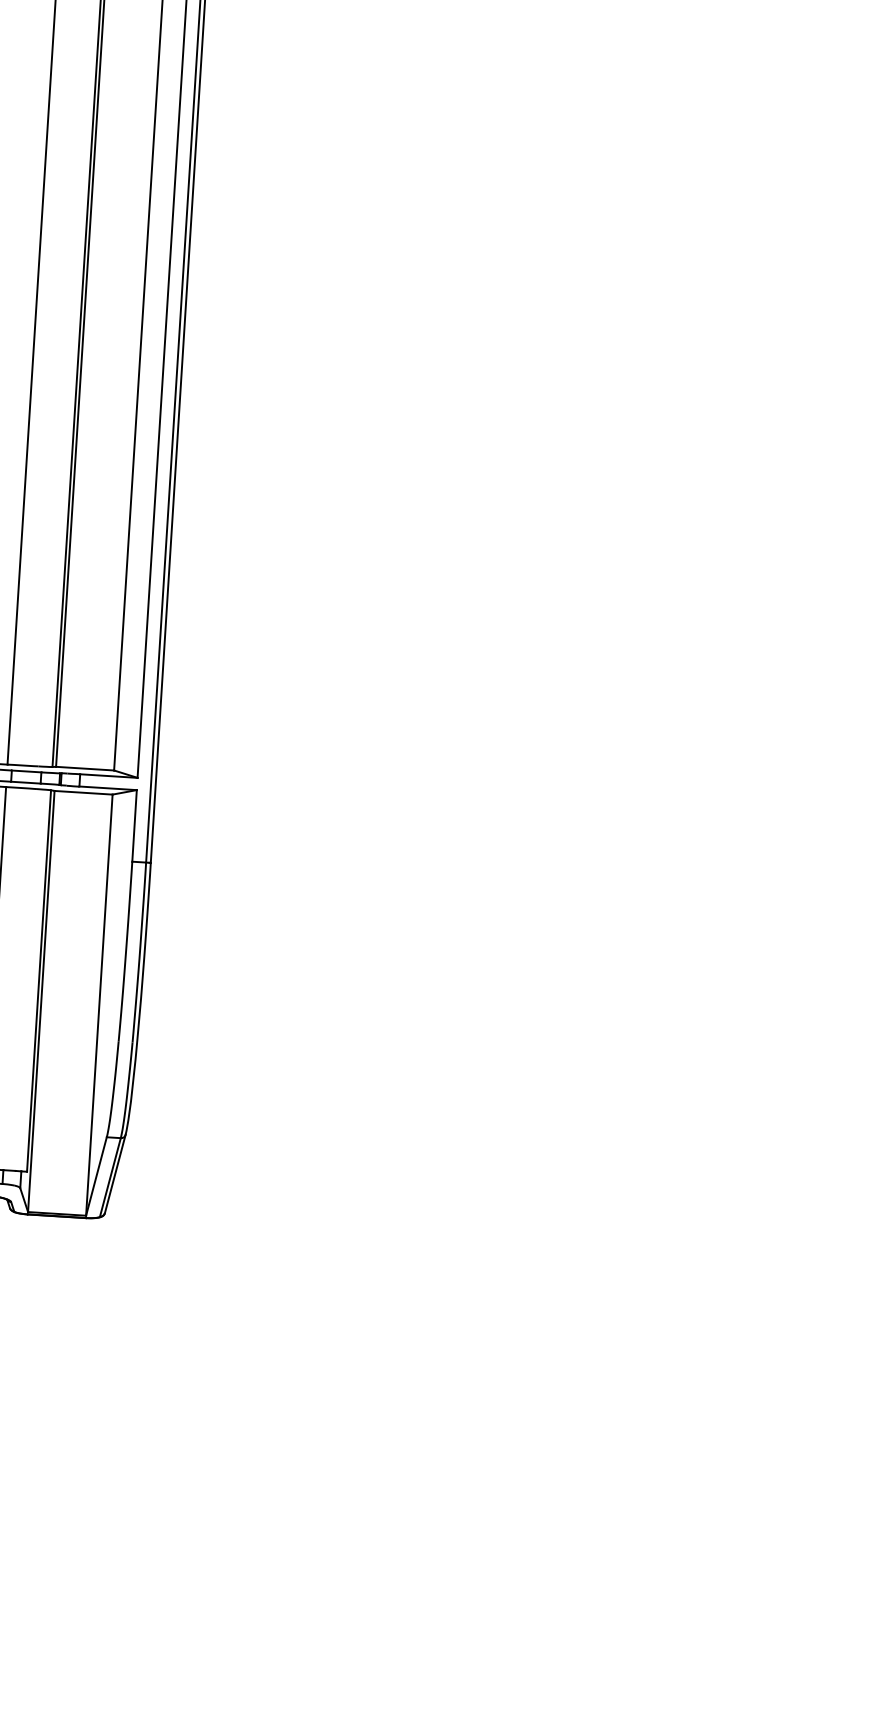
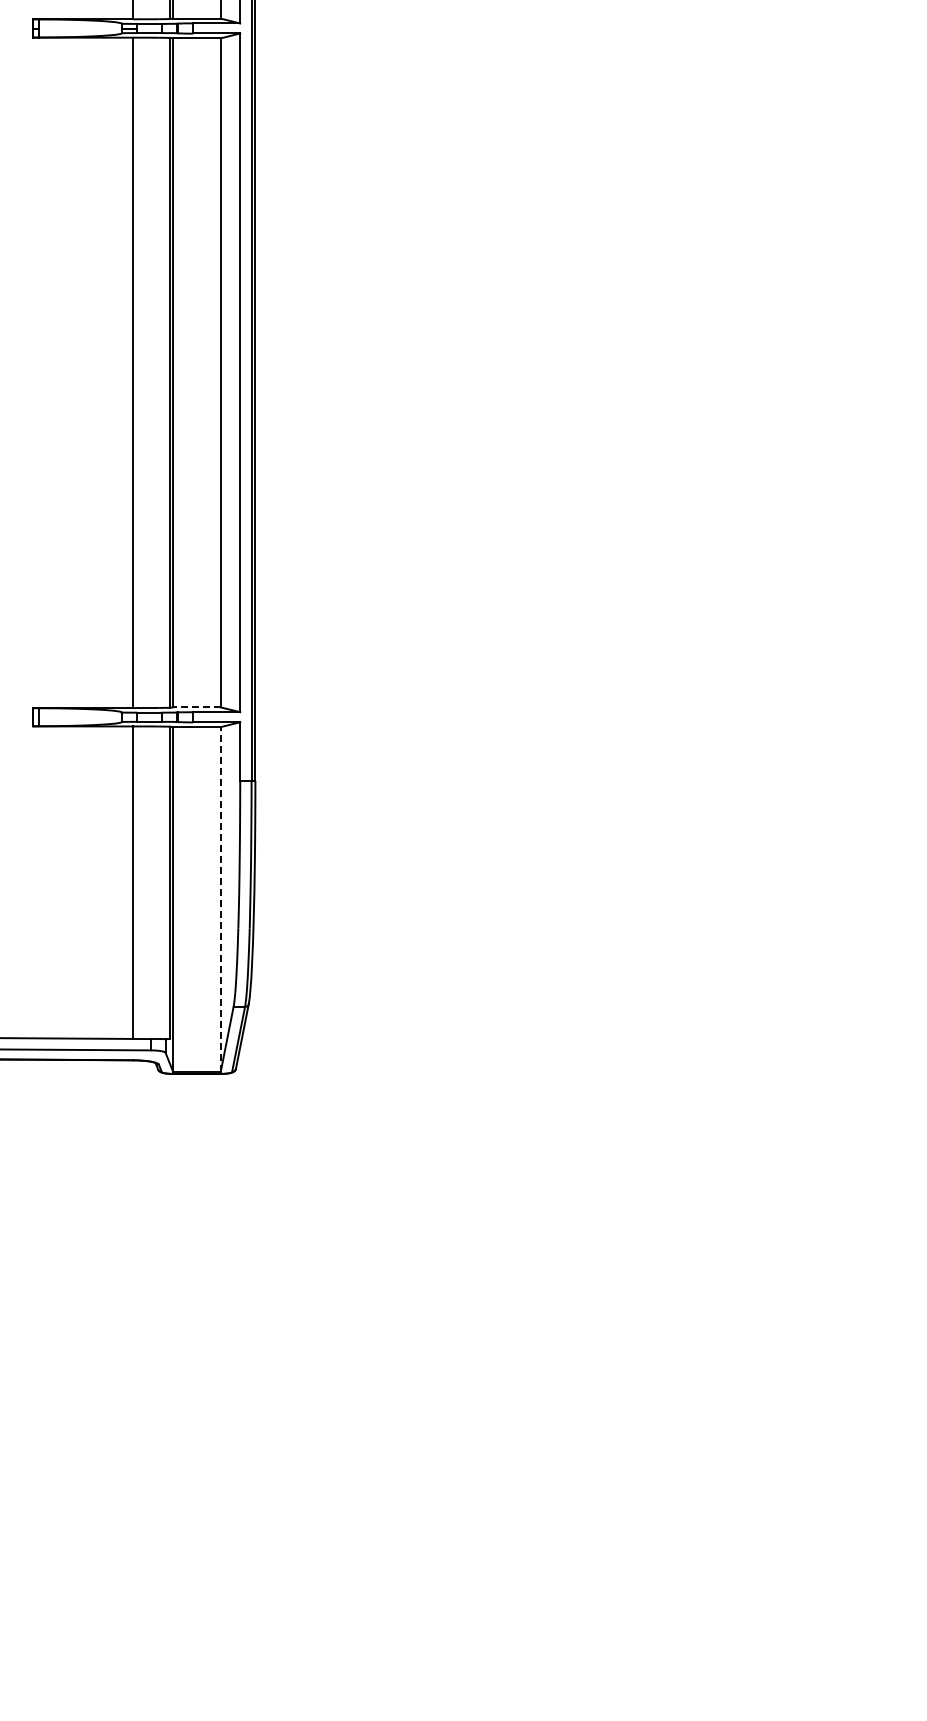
line: (84, 768) -> (196, 707), solid -> dashed
line: (99, 1005) -> (220, 899), solid -> dashed

